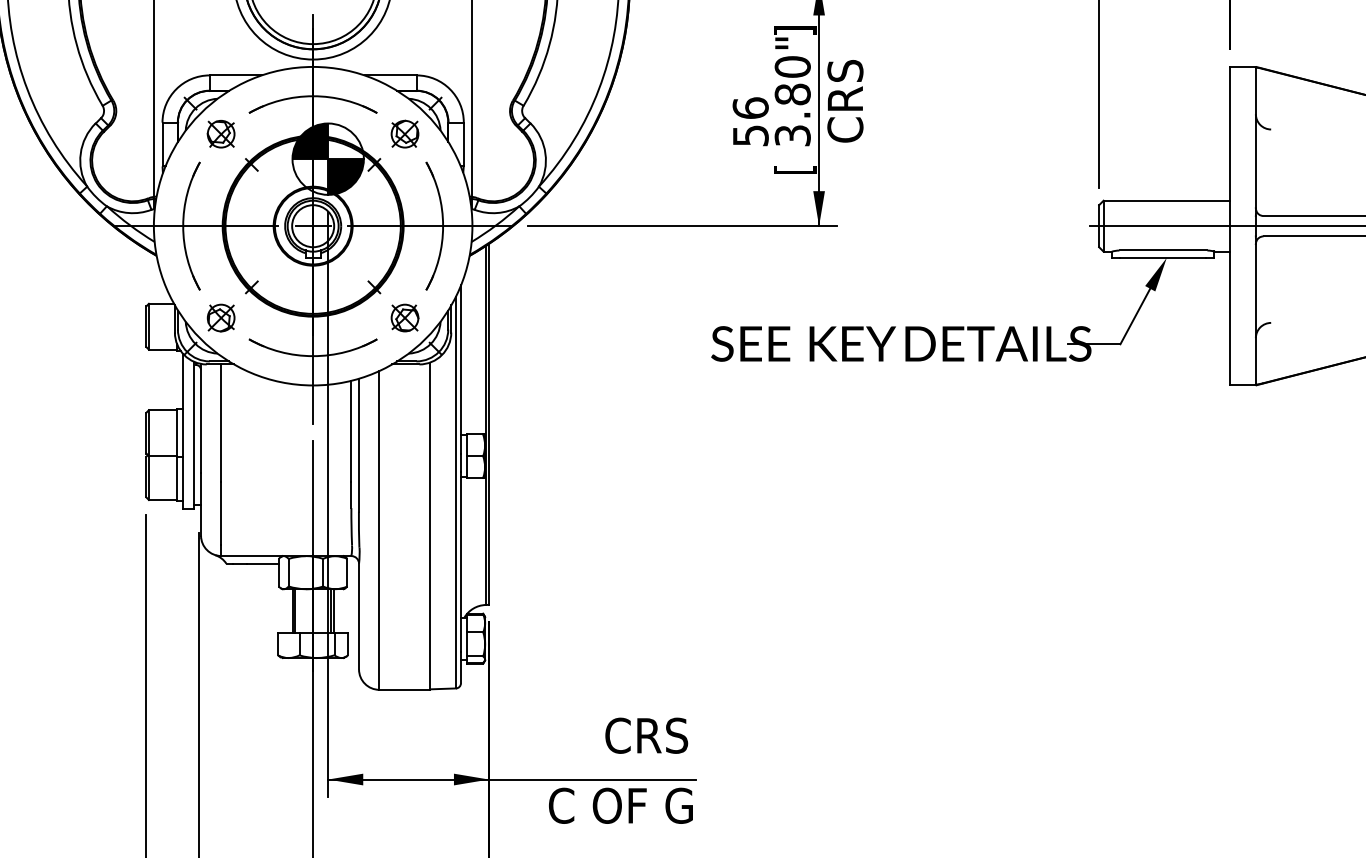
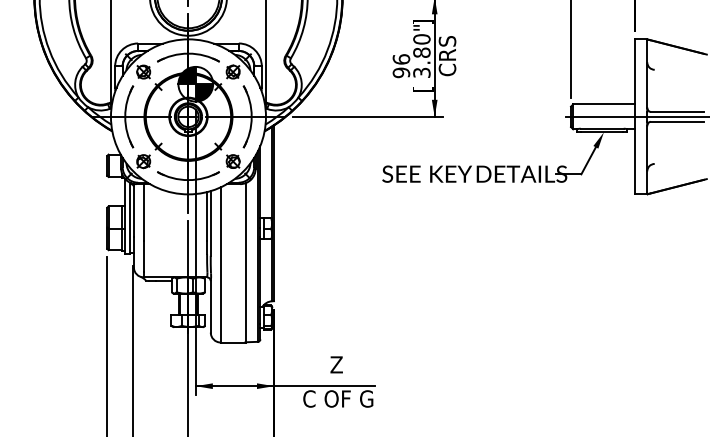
text: (748, 135) -> (400, 72), 56 -> 96
text: (646, 734) -> (350, 364), CRS -> Z

